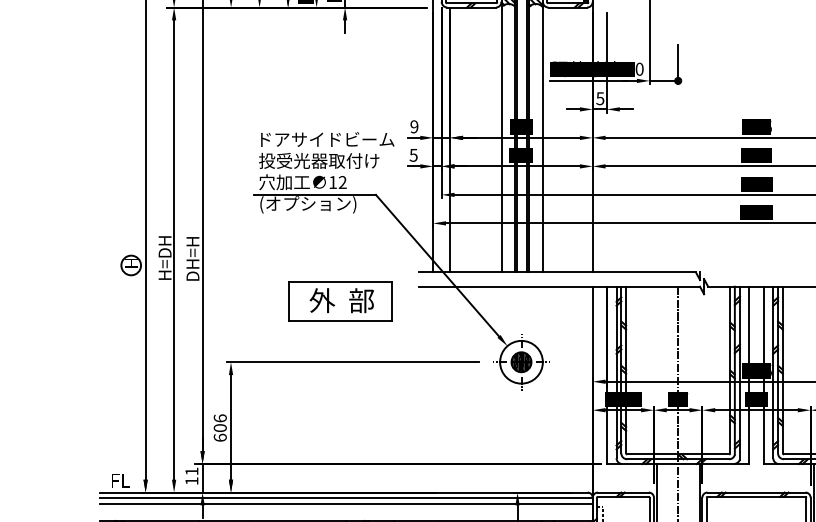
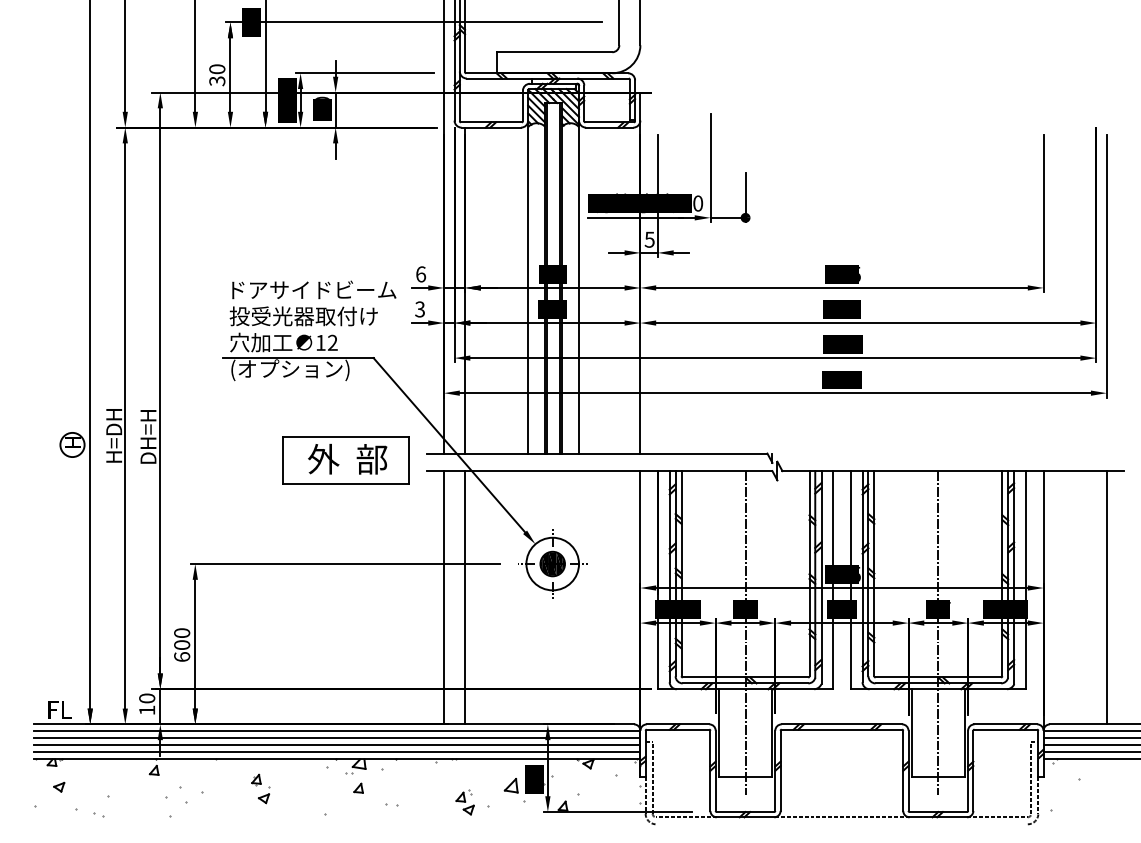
text: (414, 126) -> (421, 274), 9 -> 6
text: (413, 154) -> (419, 308), 5 -> 3
part: (340, 301) -> (345, 460), moved
line: (433, 389) -> (444, 597), added
line: (450, 389) -> (465, 597), added
text: (220, 417) -> (182, 632), 606 -> 600
text: (192, 471) -> (147, 698), 11 -> 10
line: (346, 509) -> (337, 745), added
line: (346, 515) -> (337, 752), added

